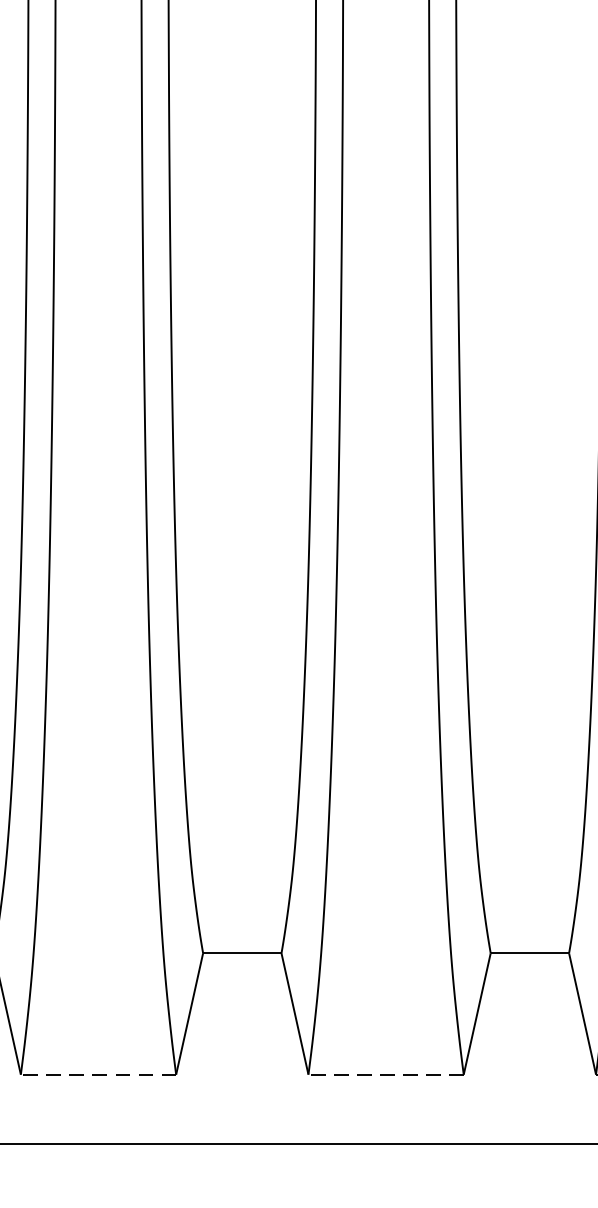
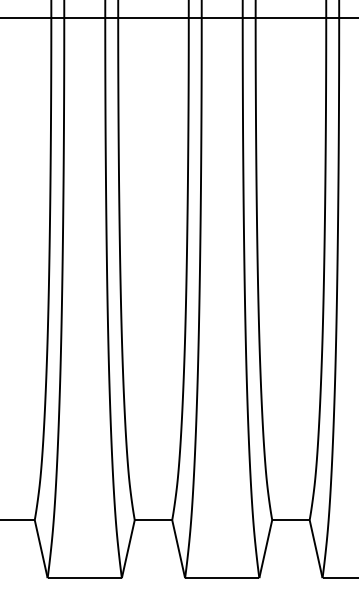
line: (97, 1075) -> (84, 578), dashed -> solid
line: (386, 1075) -> (222, 578), dashed -> solid

